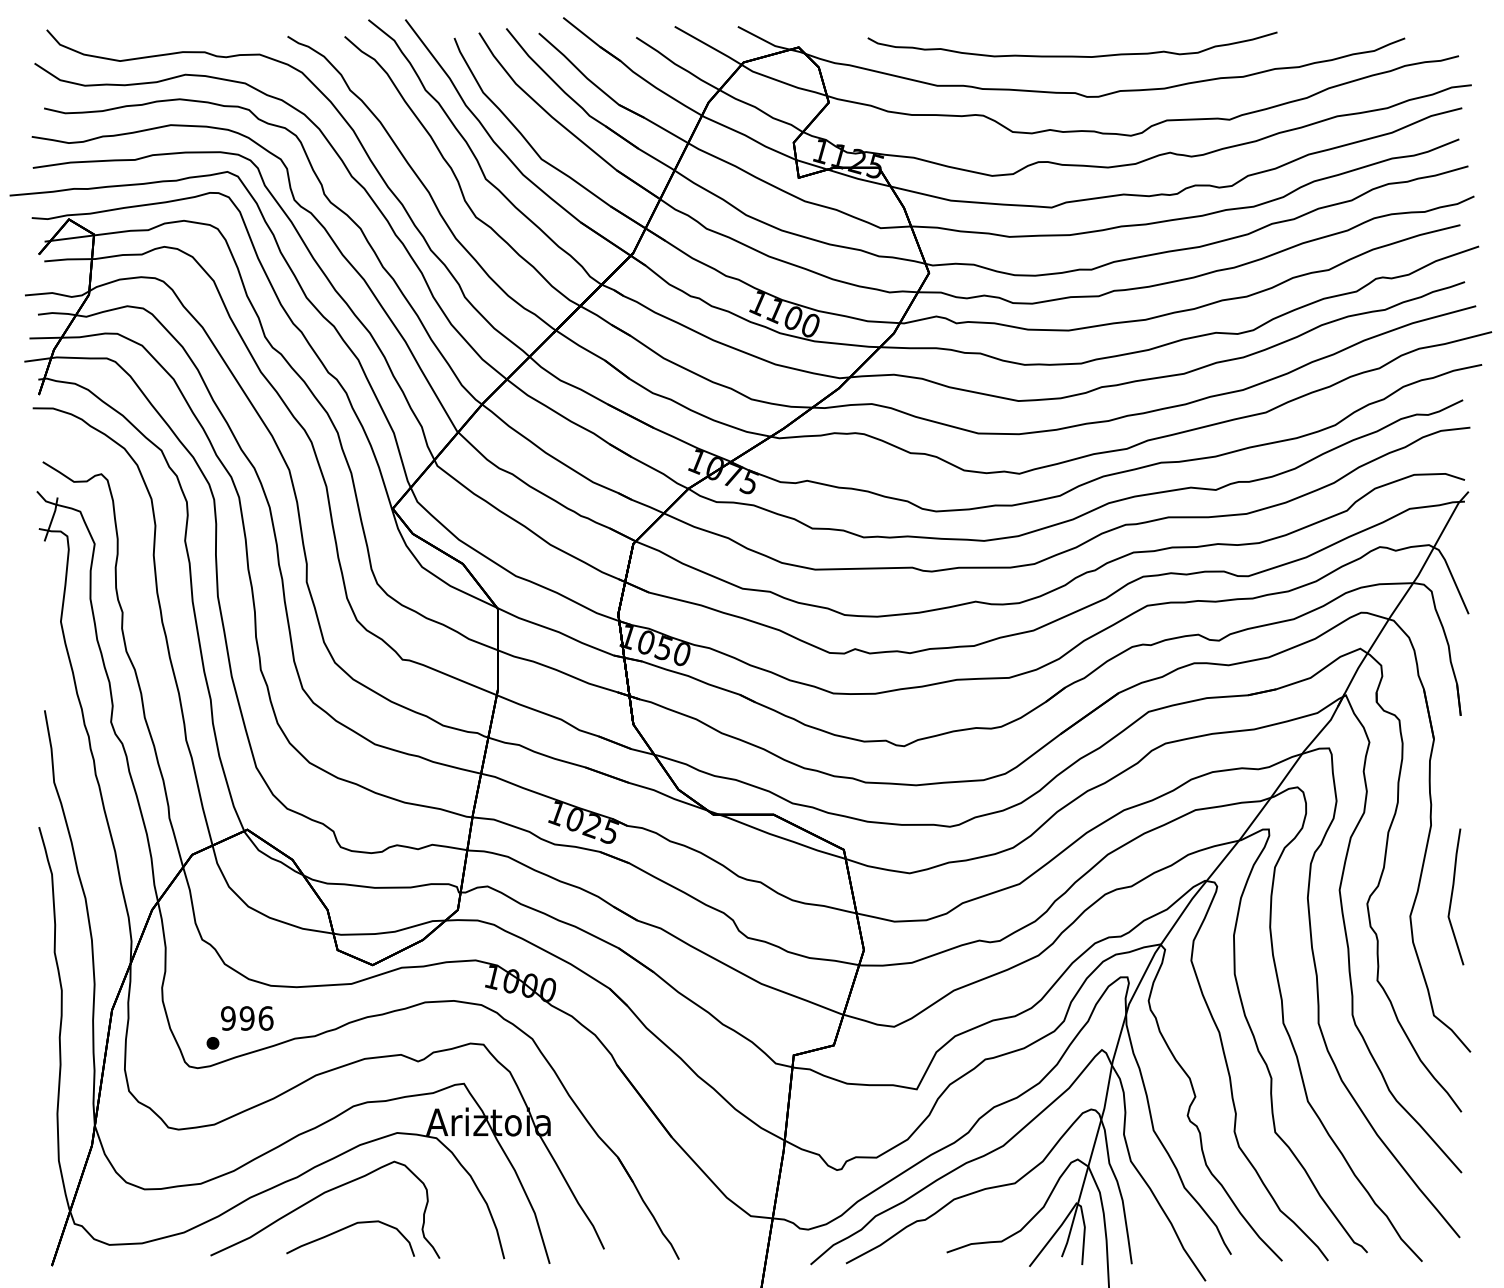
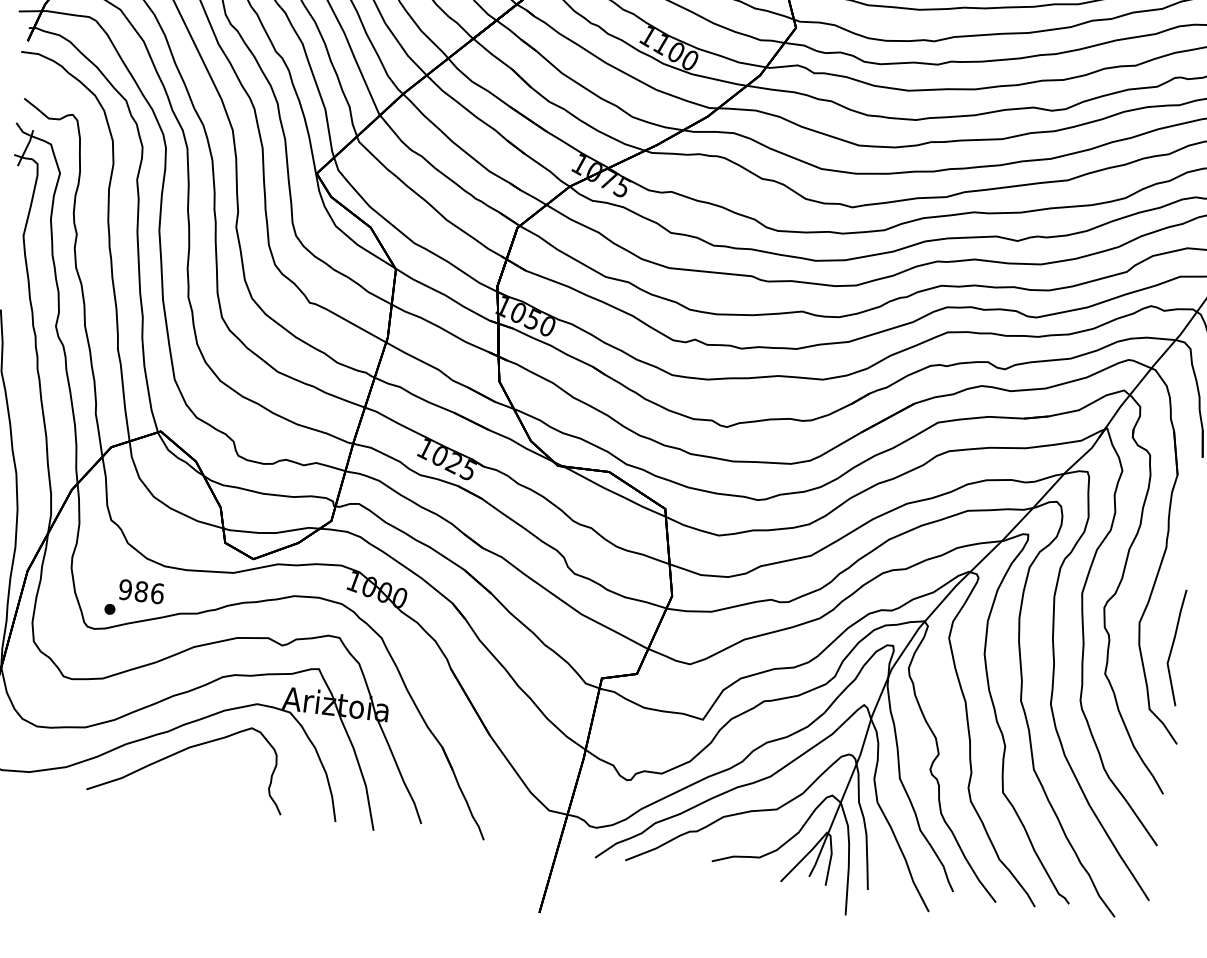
line: (1452, 896) -> (1173, 646), moved
text: (246, 1018) -> (140, 591), 996 -> 986
part: (347, 1228) -> (205, 780), removed

